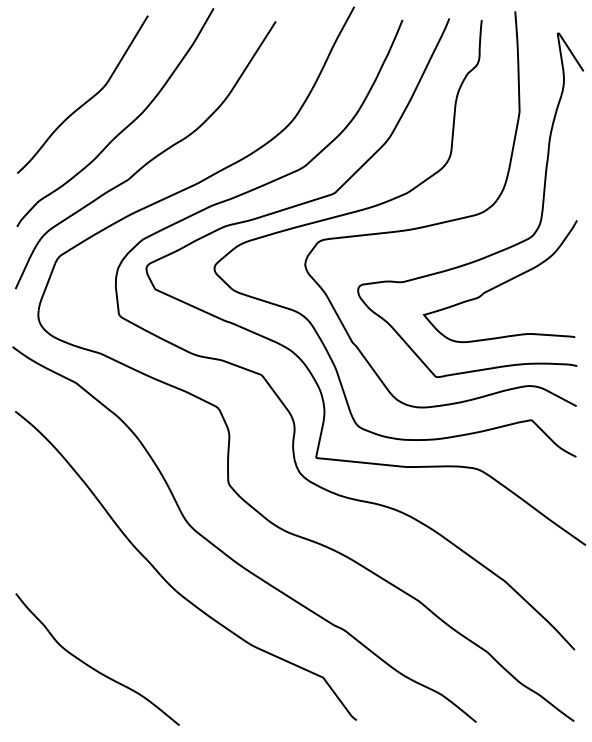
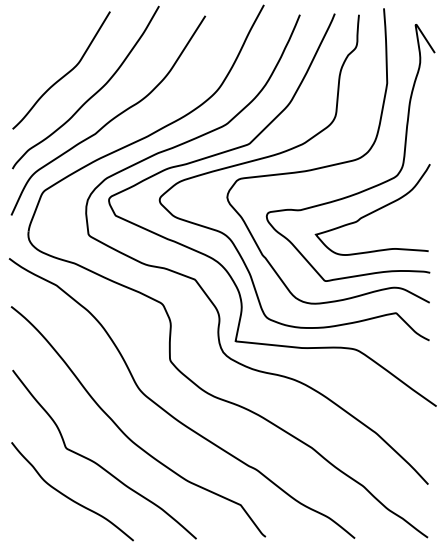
curve: (132, 622) -> (98, 464), added

